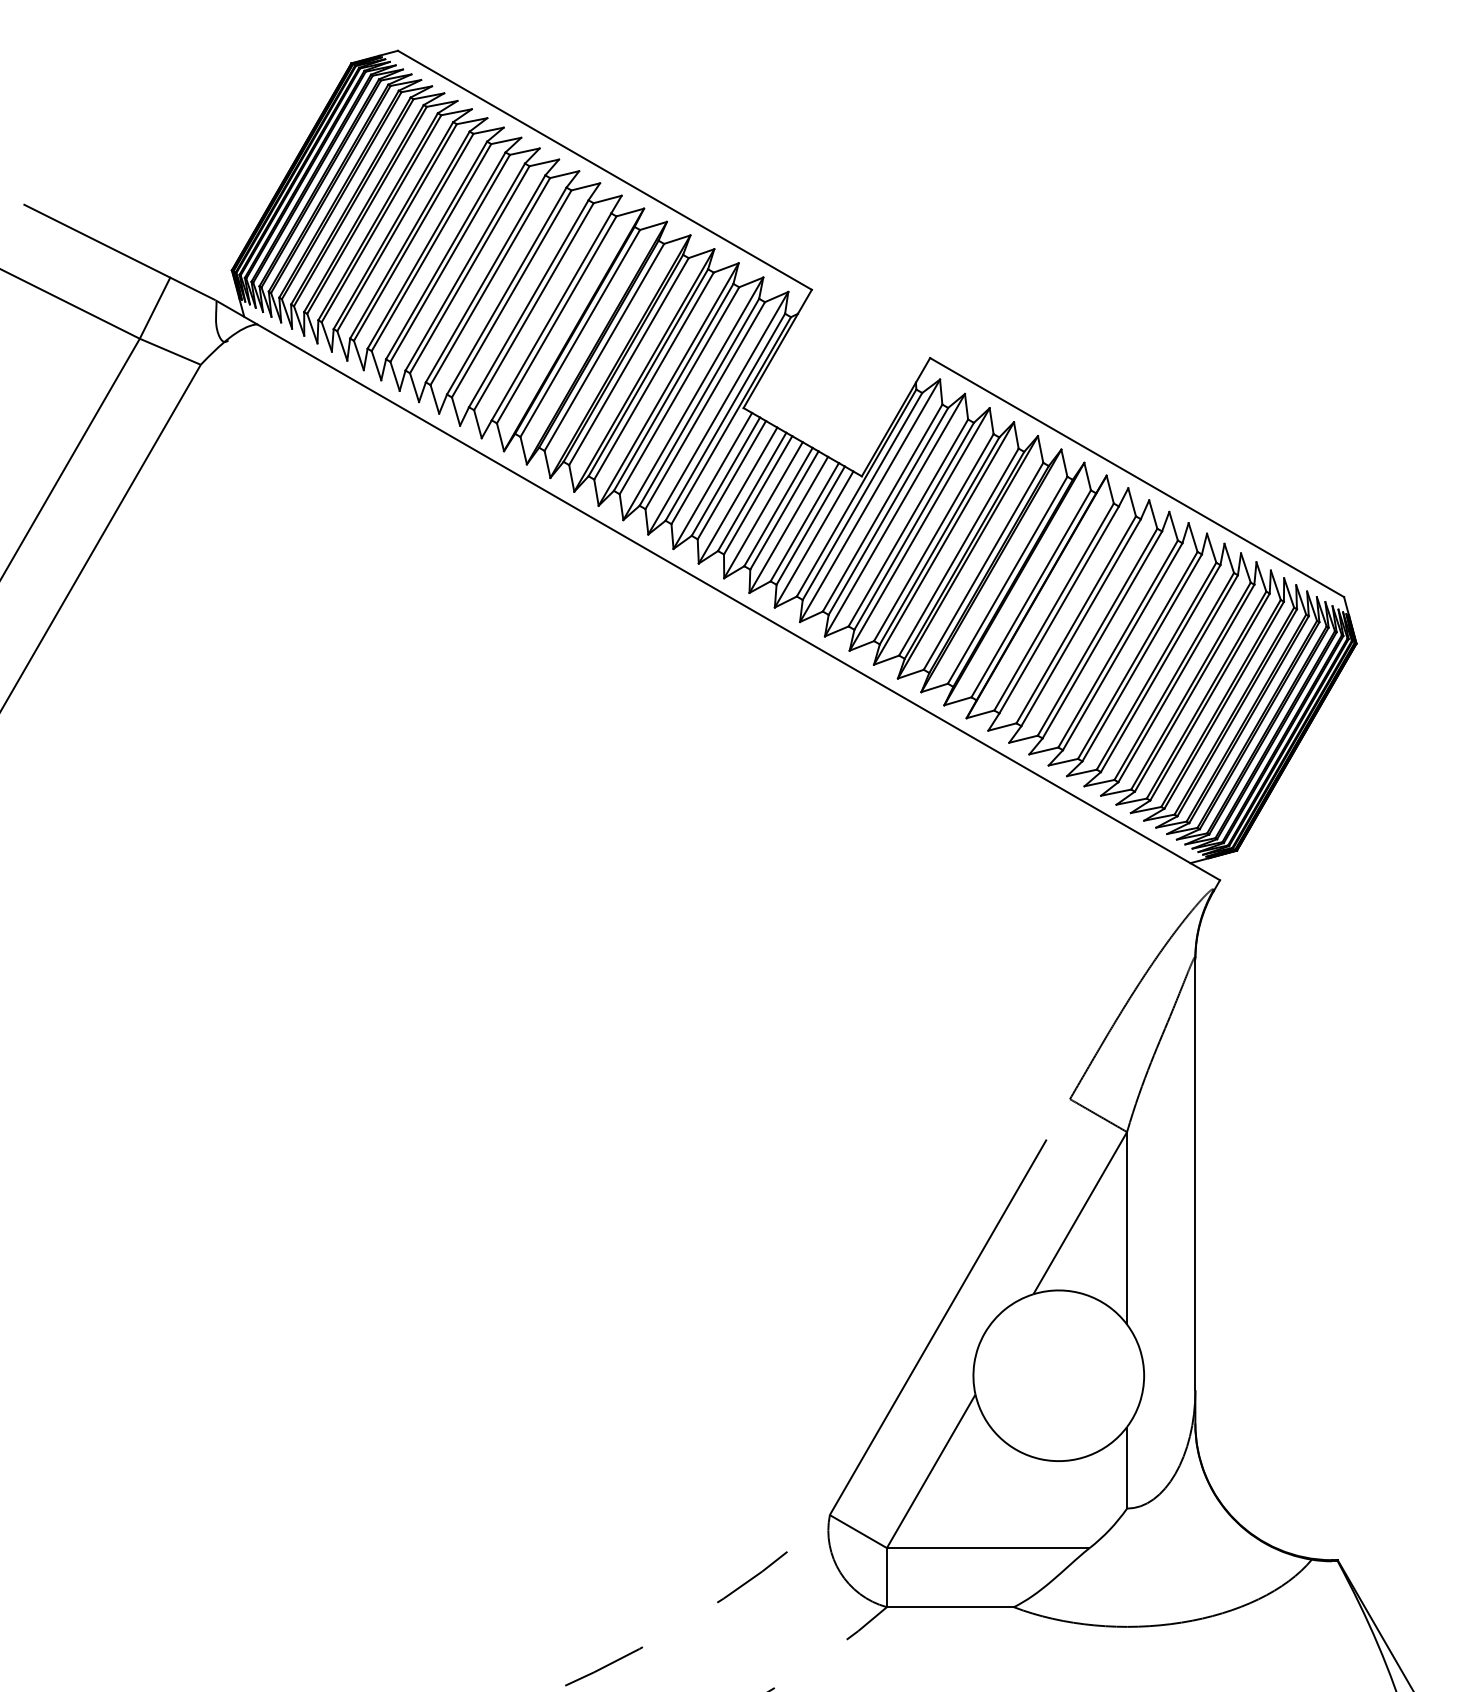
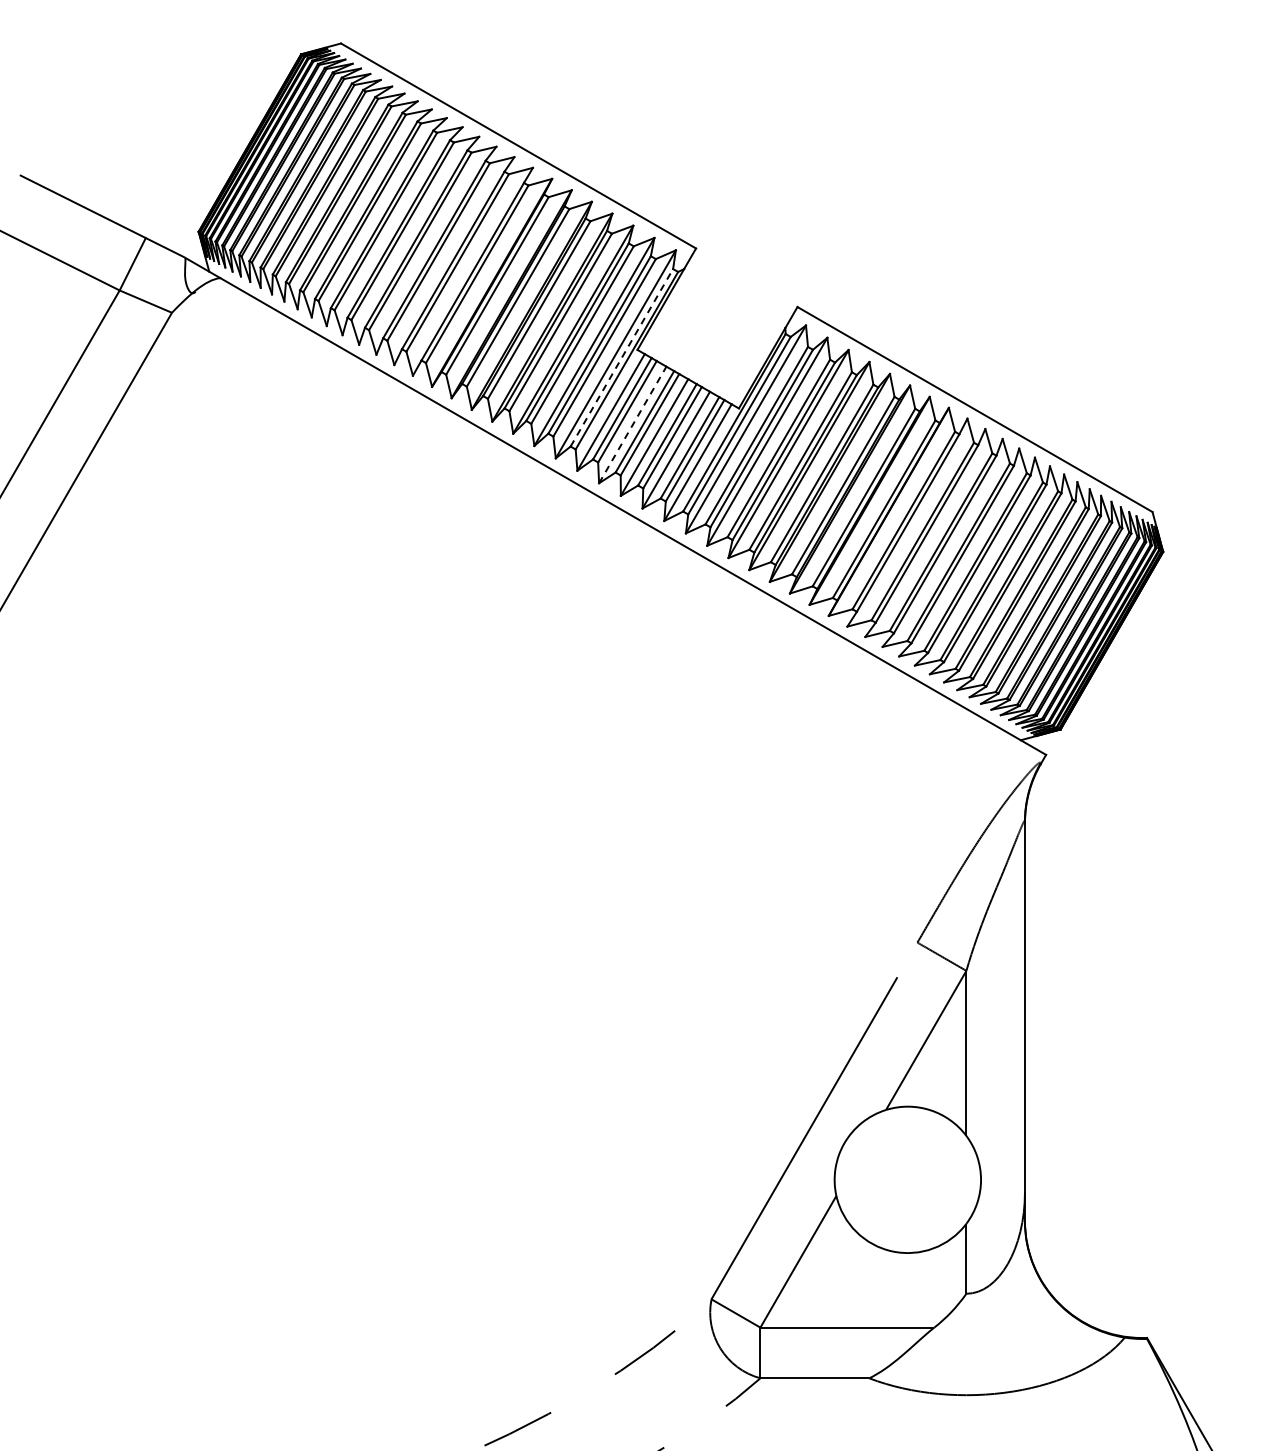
line: (726, 416) -> (622, 357), solid -> dashed
line: (738, 495) -> (633, 424), solid -> dashed

